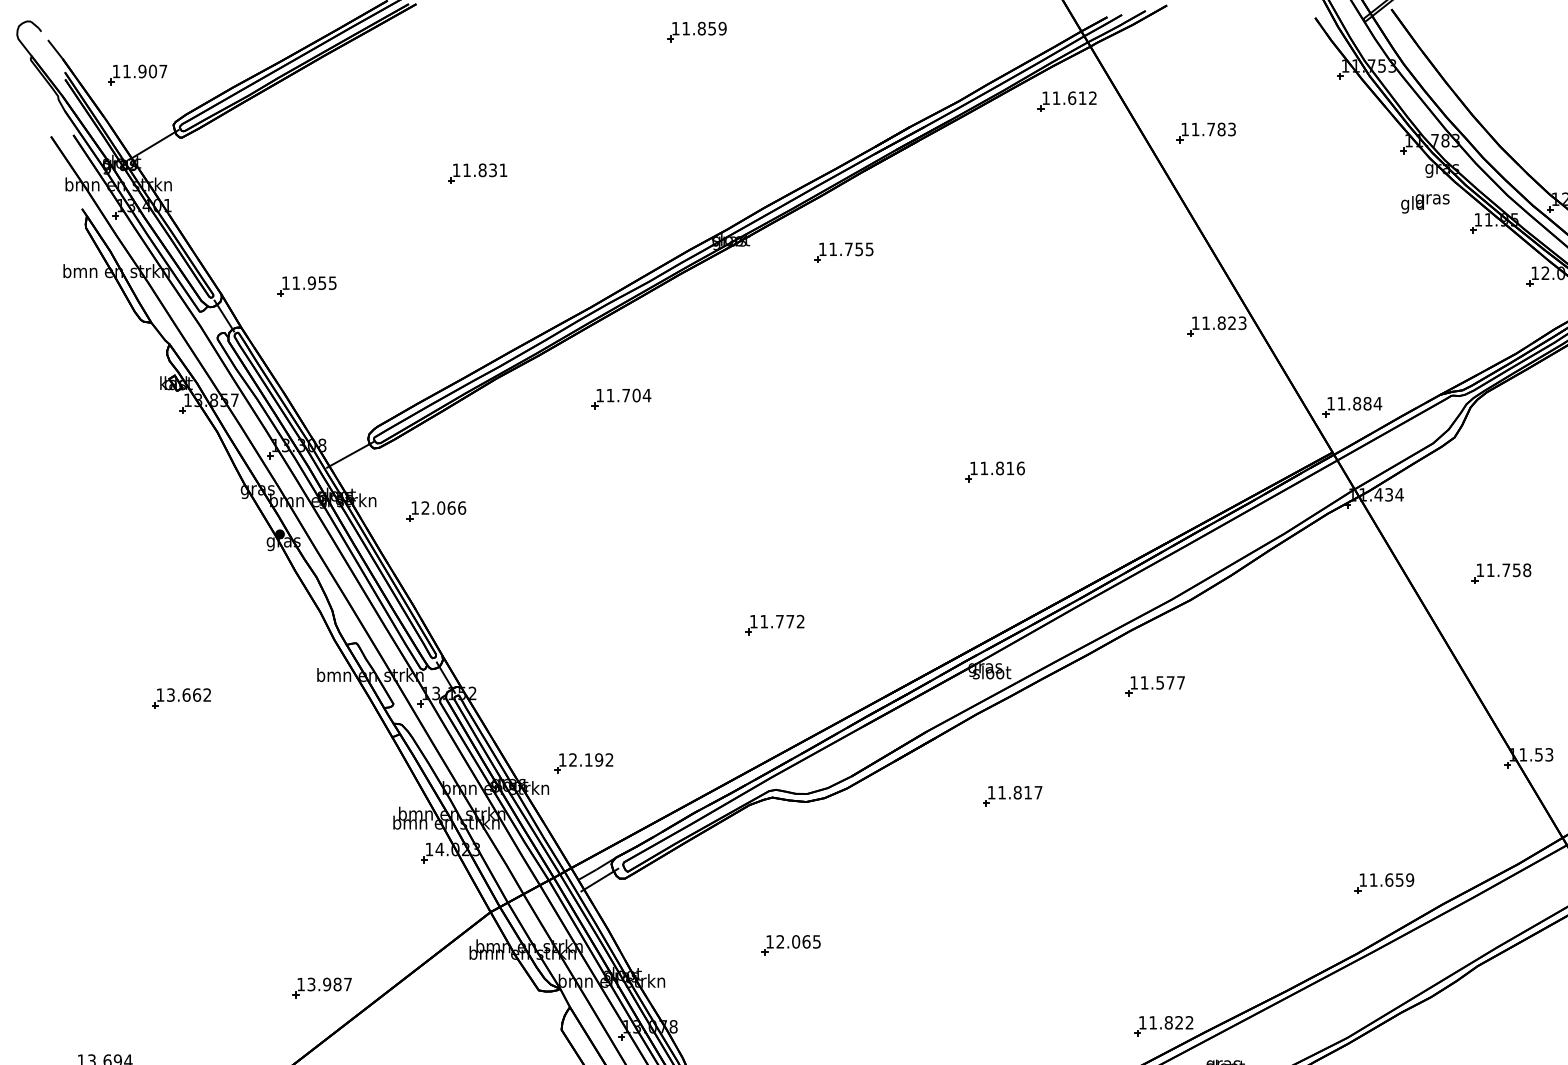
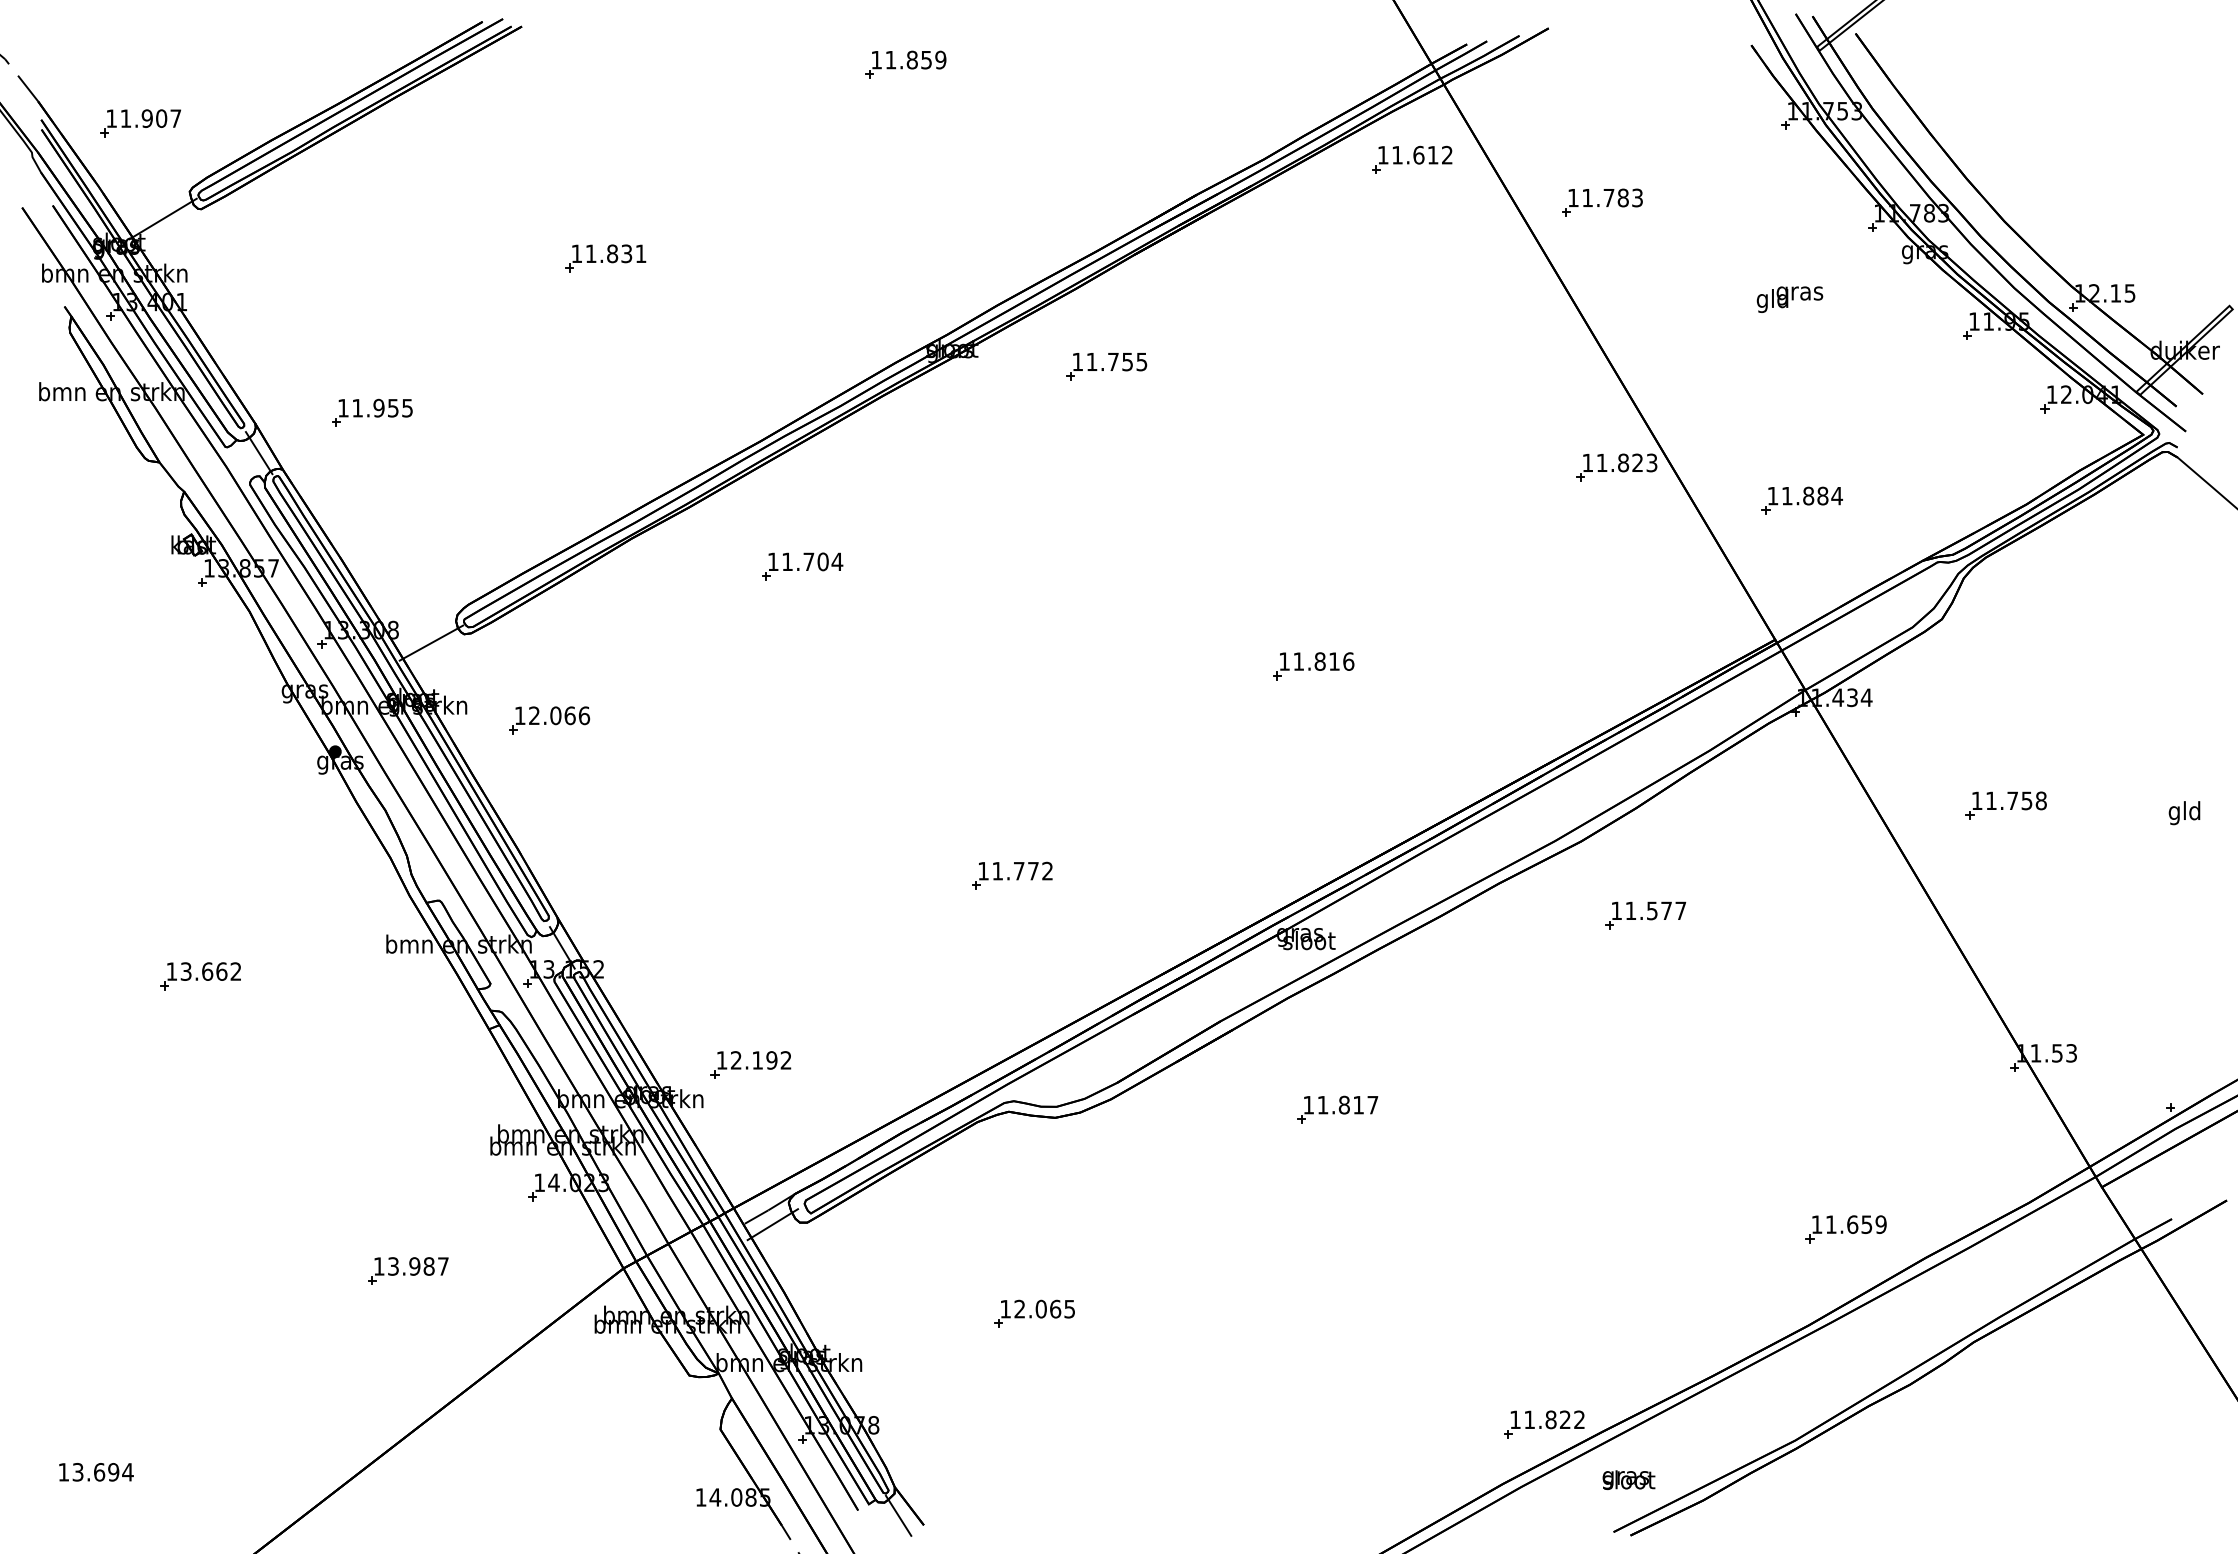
text: (1424, 203) -> (1789, 299), moved
part: (1351, 406) -> (1801, 500), moved
part: (1155, 686) -> (1645, 915), moved
part: (322, 987) -> (408, 1270), moved

